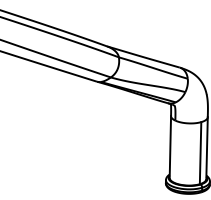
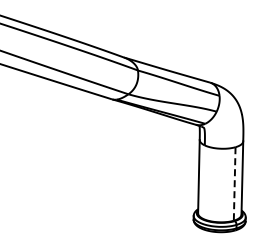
line: (200, 152) -> (234, 183), solid -> dashed

